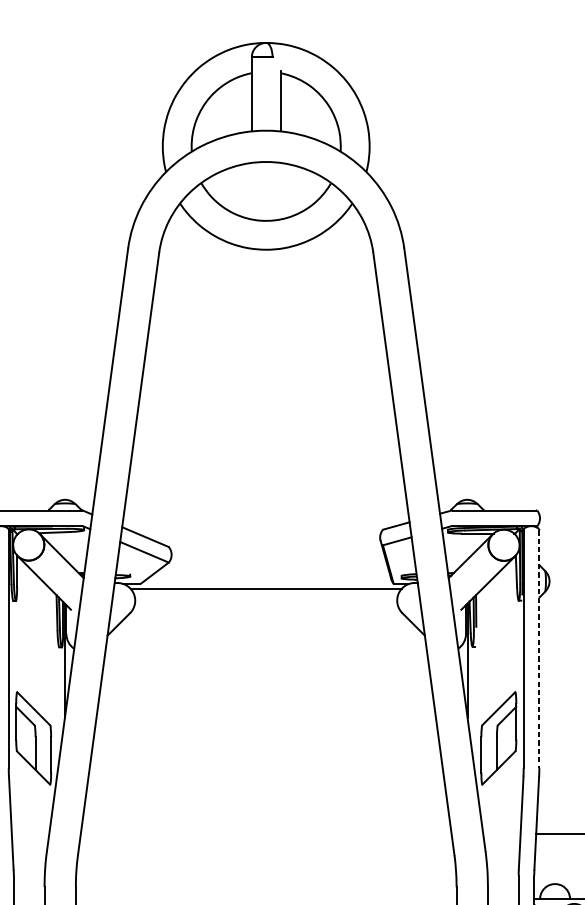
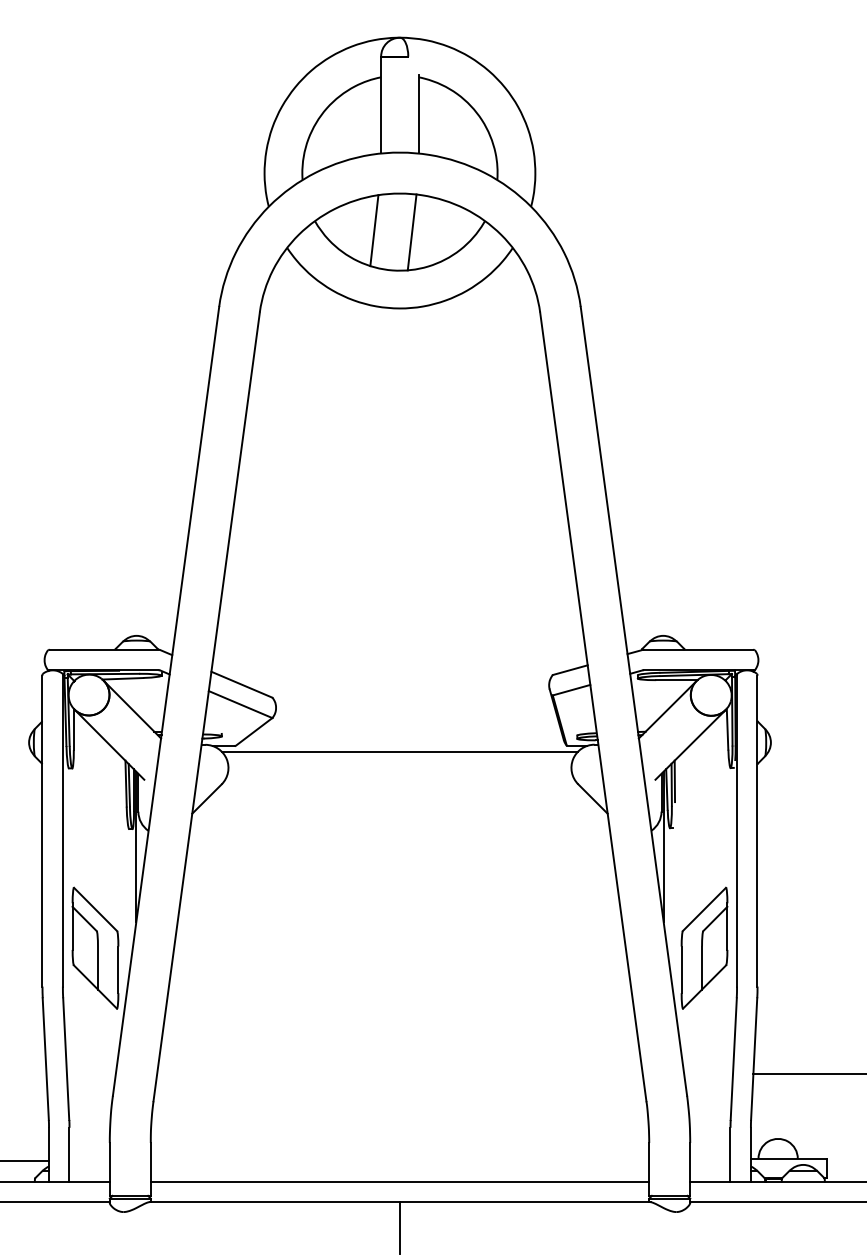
line: (246, 190) -> (374, 230), added
line: (275, 191) -> (411, 232), added
line: (539, 649) -> (757, 831), dashed -> solid

